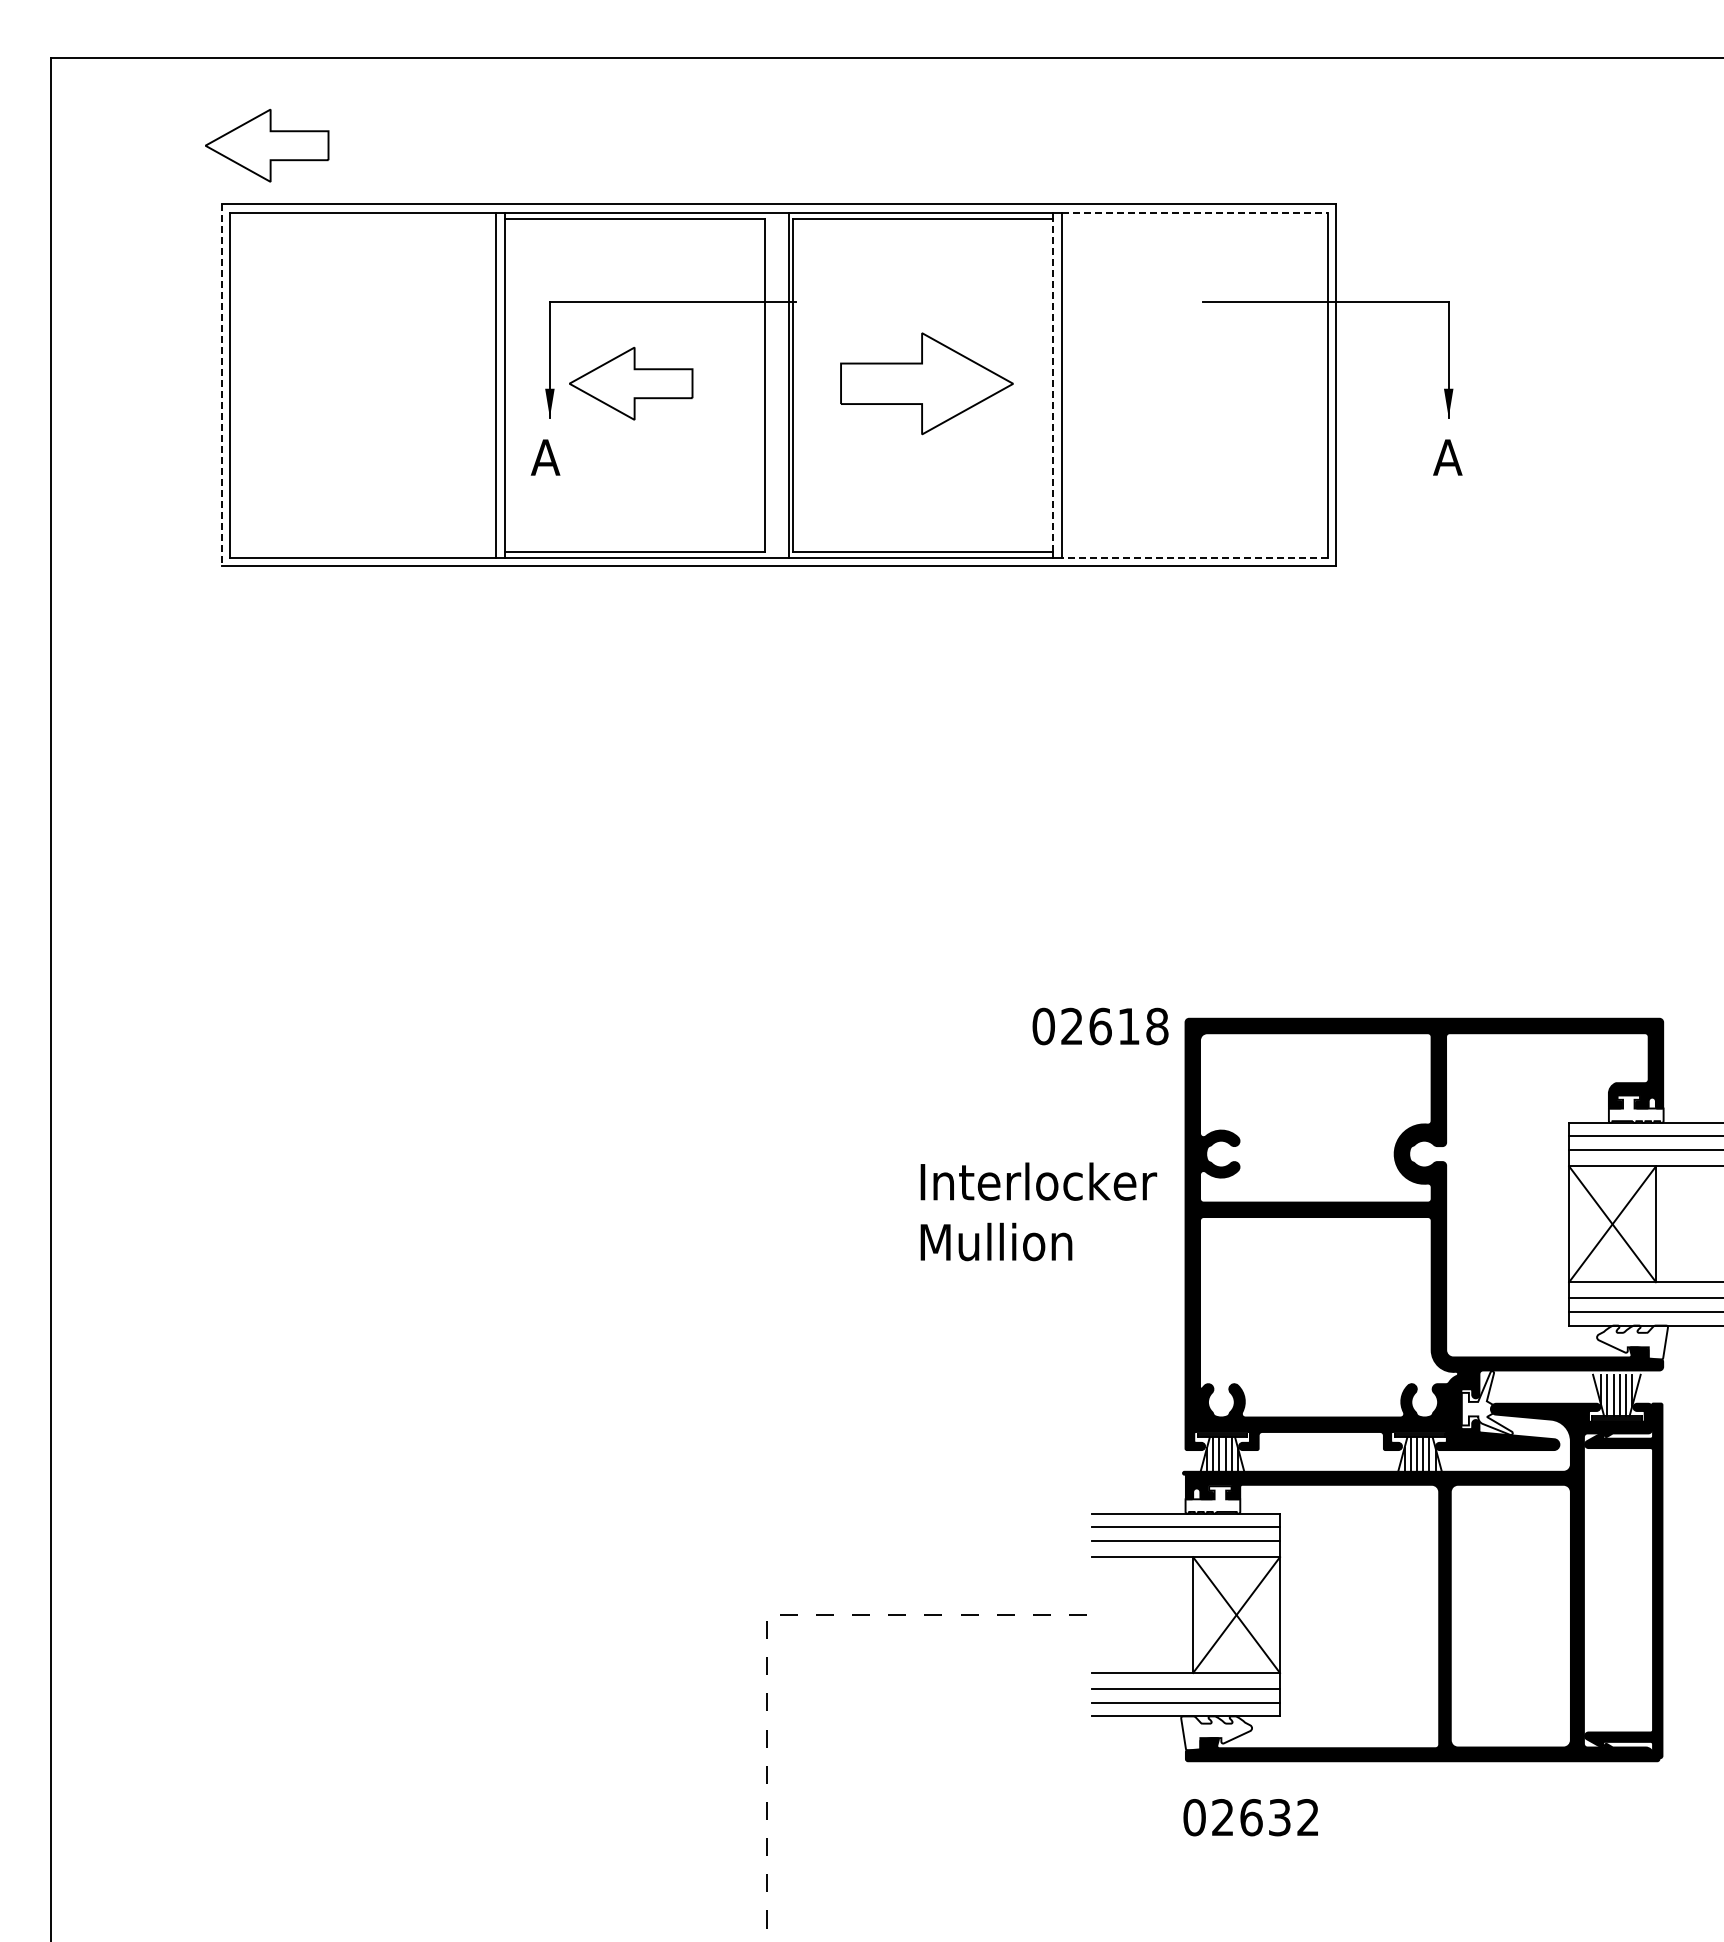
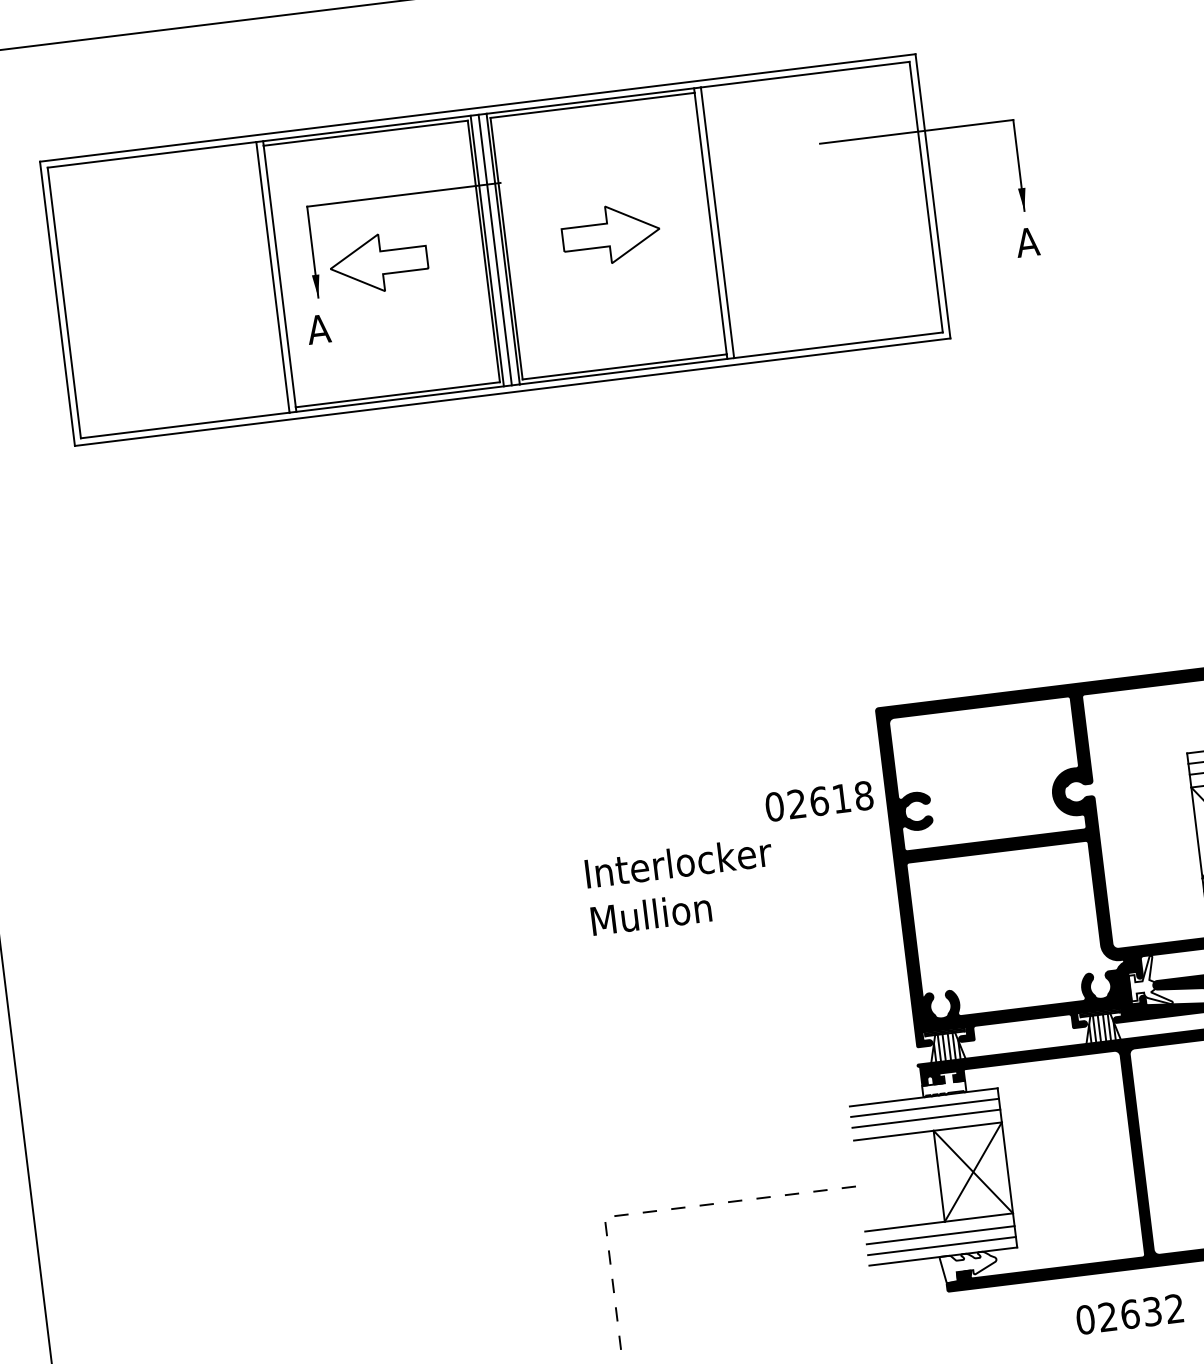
part: (267, 145) -> (70, 111), removed
line: (1194, 213) -> (805, 75), dashed -> solid
part: (926, 383) -> (610, 234), size x0.71
line: (1053, 384) -> (710, 222), dashed -> solid
line: (221, 385) -> (57, 304), dashed -> solid
line: (768, 385) -> (487, 251), added
line: (778, 385) -> (494, 250), added
line: (1194, 557) -> (838, 345), dashed -> solid
text: (1100, 1026) -> (819, 801), moved
text: (1038, 1211) -> (681, 886), moved
text: (1250, 1817) -> (1129, 1314), moved

